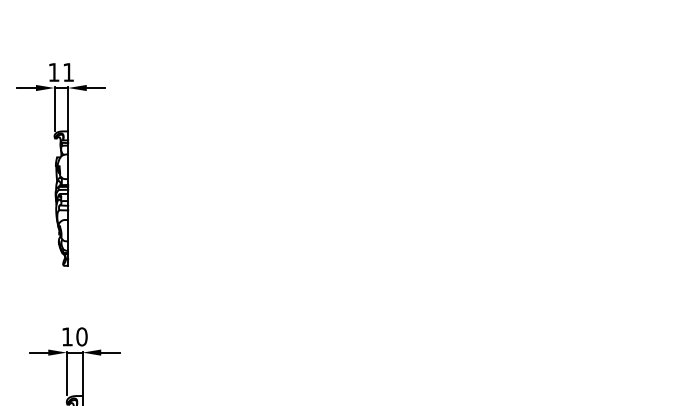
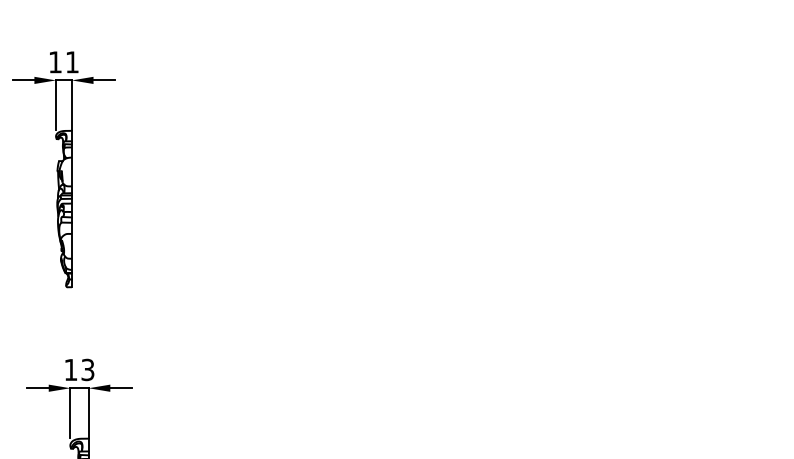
text: (81, 336) -> (87, 369), 10 -> 13

